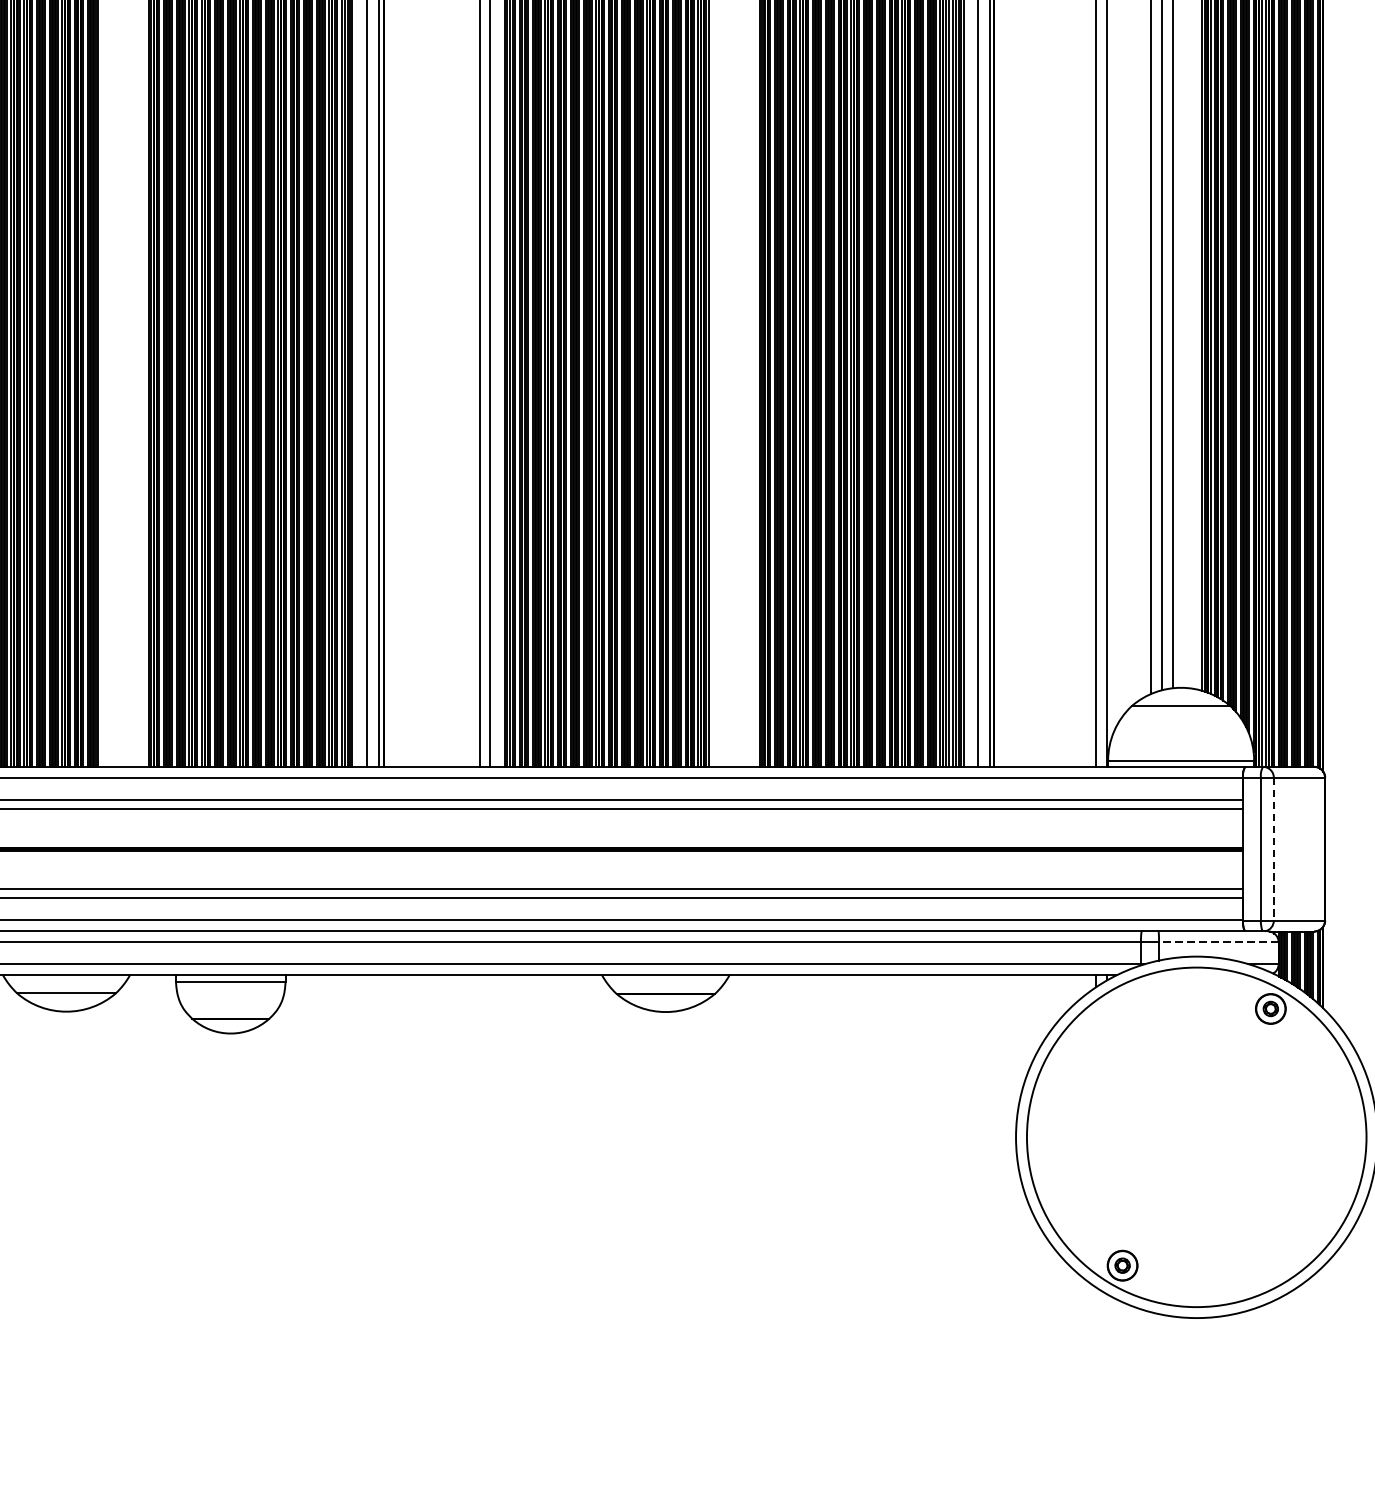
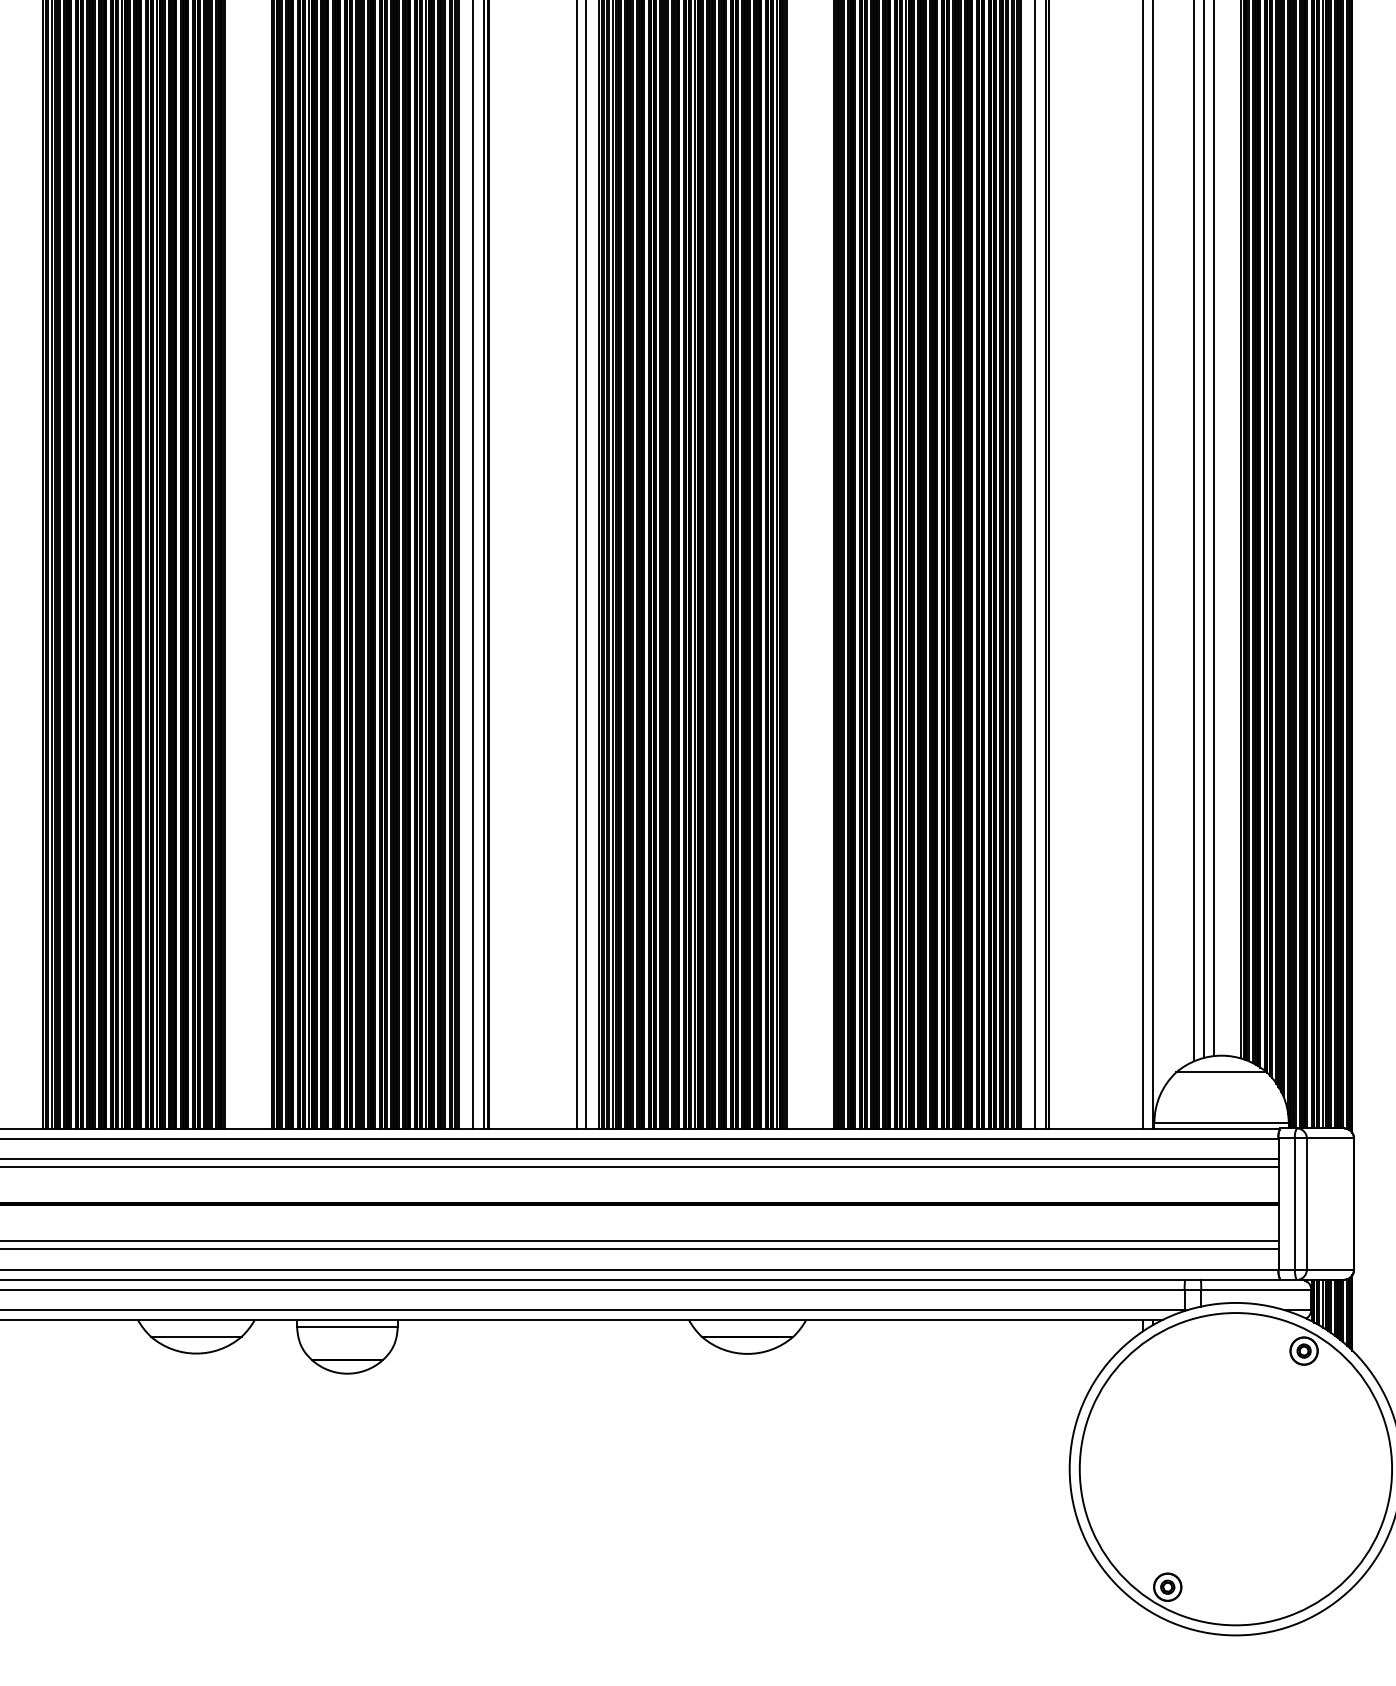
line: (1273, 849) -> (1306, 1204), dashed -> solid
line: (1219, 942) -> (1256, 1289), dashed -> solid

